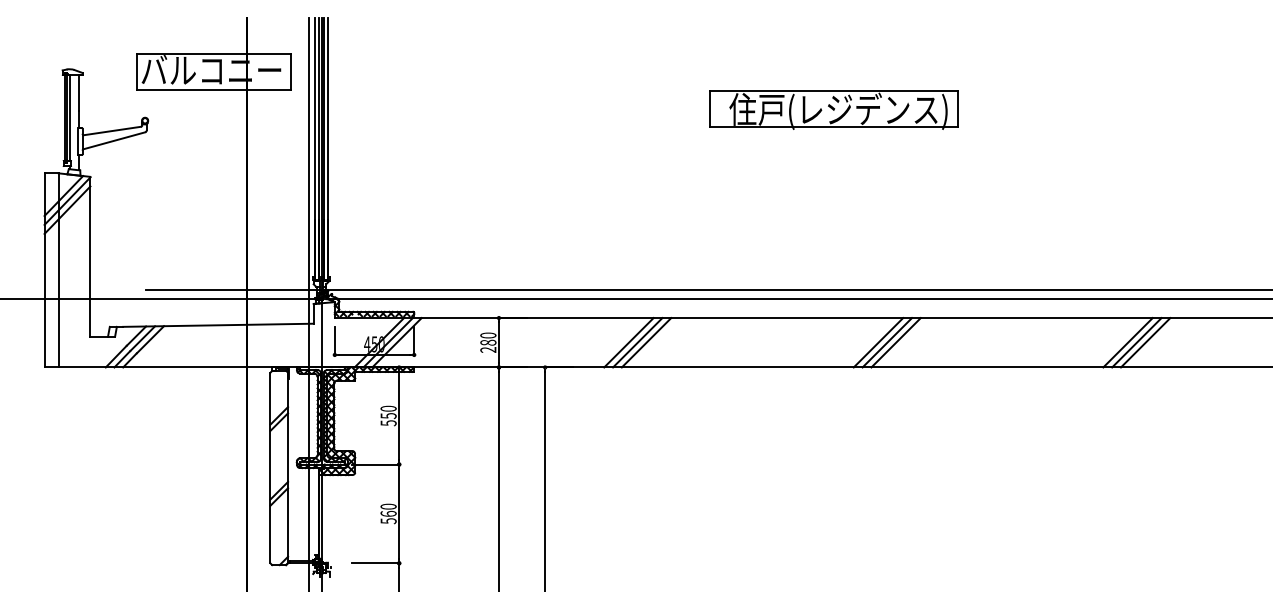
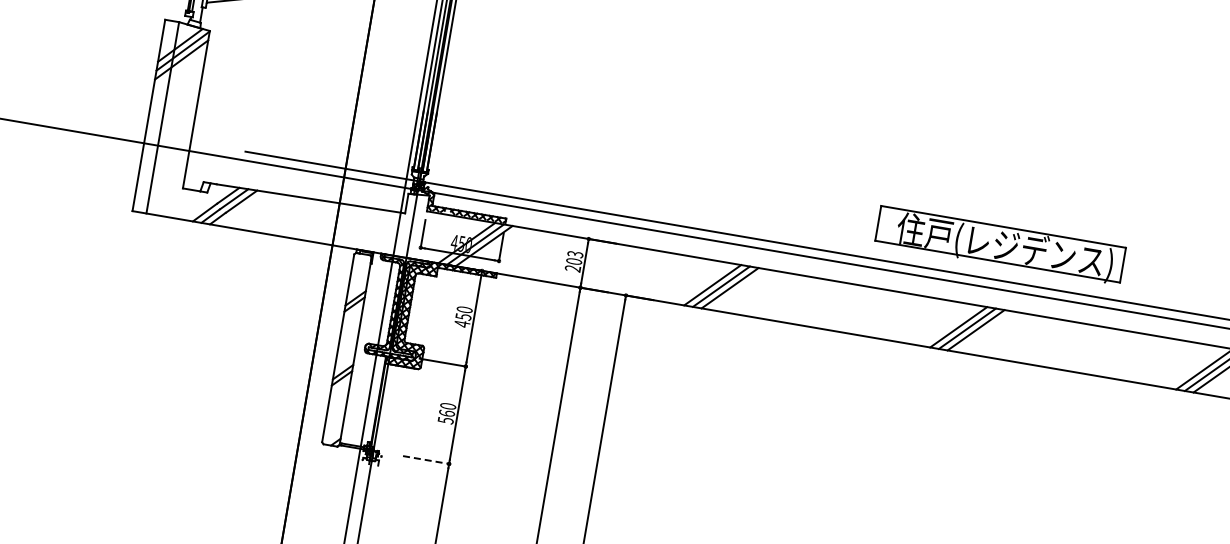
part: (833, 109) -> (1000, 244), moved
text: (488, 338) -> (575, 257), 280 -> 203
text: (388, 423) -> (462, 324), 550 -> 450
line: (376, 563) -> (426, 460), solid -> dashed

